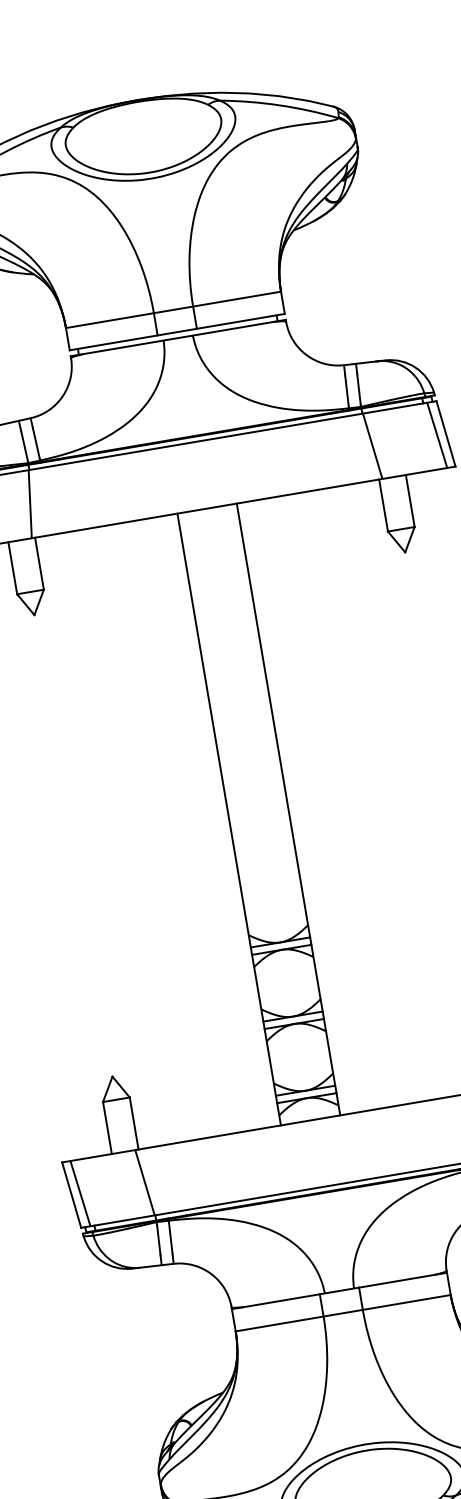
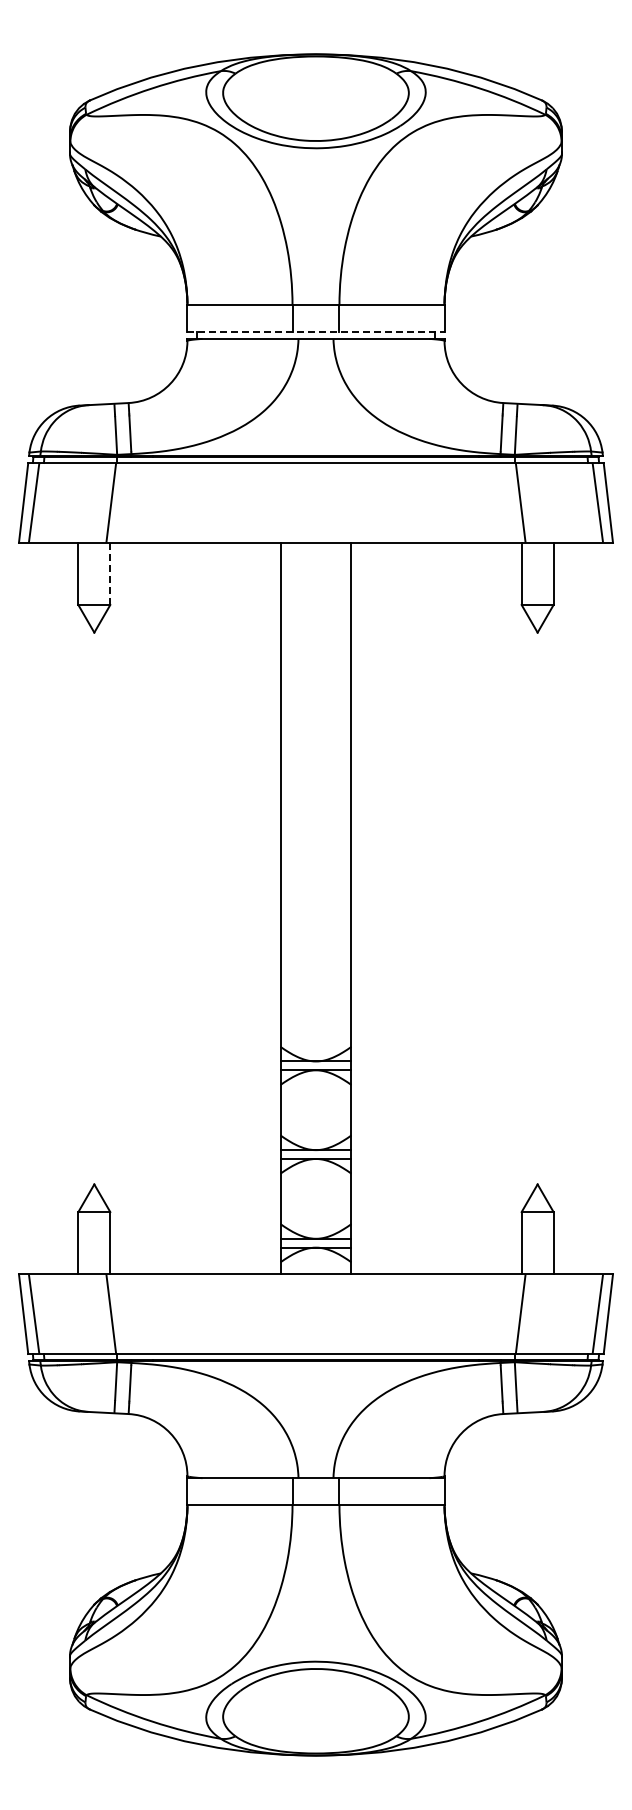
line: (176, 331) -> (315, 331), solid -> dashed
line: (39, 563) -> (110, 573), solid -> dashed

